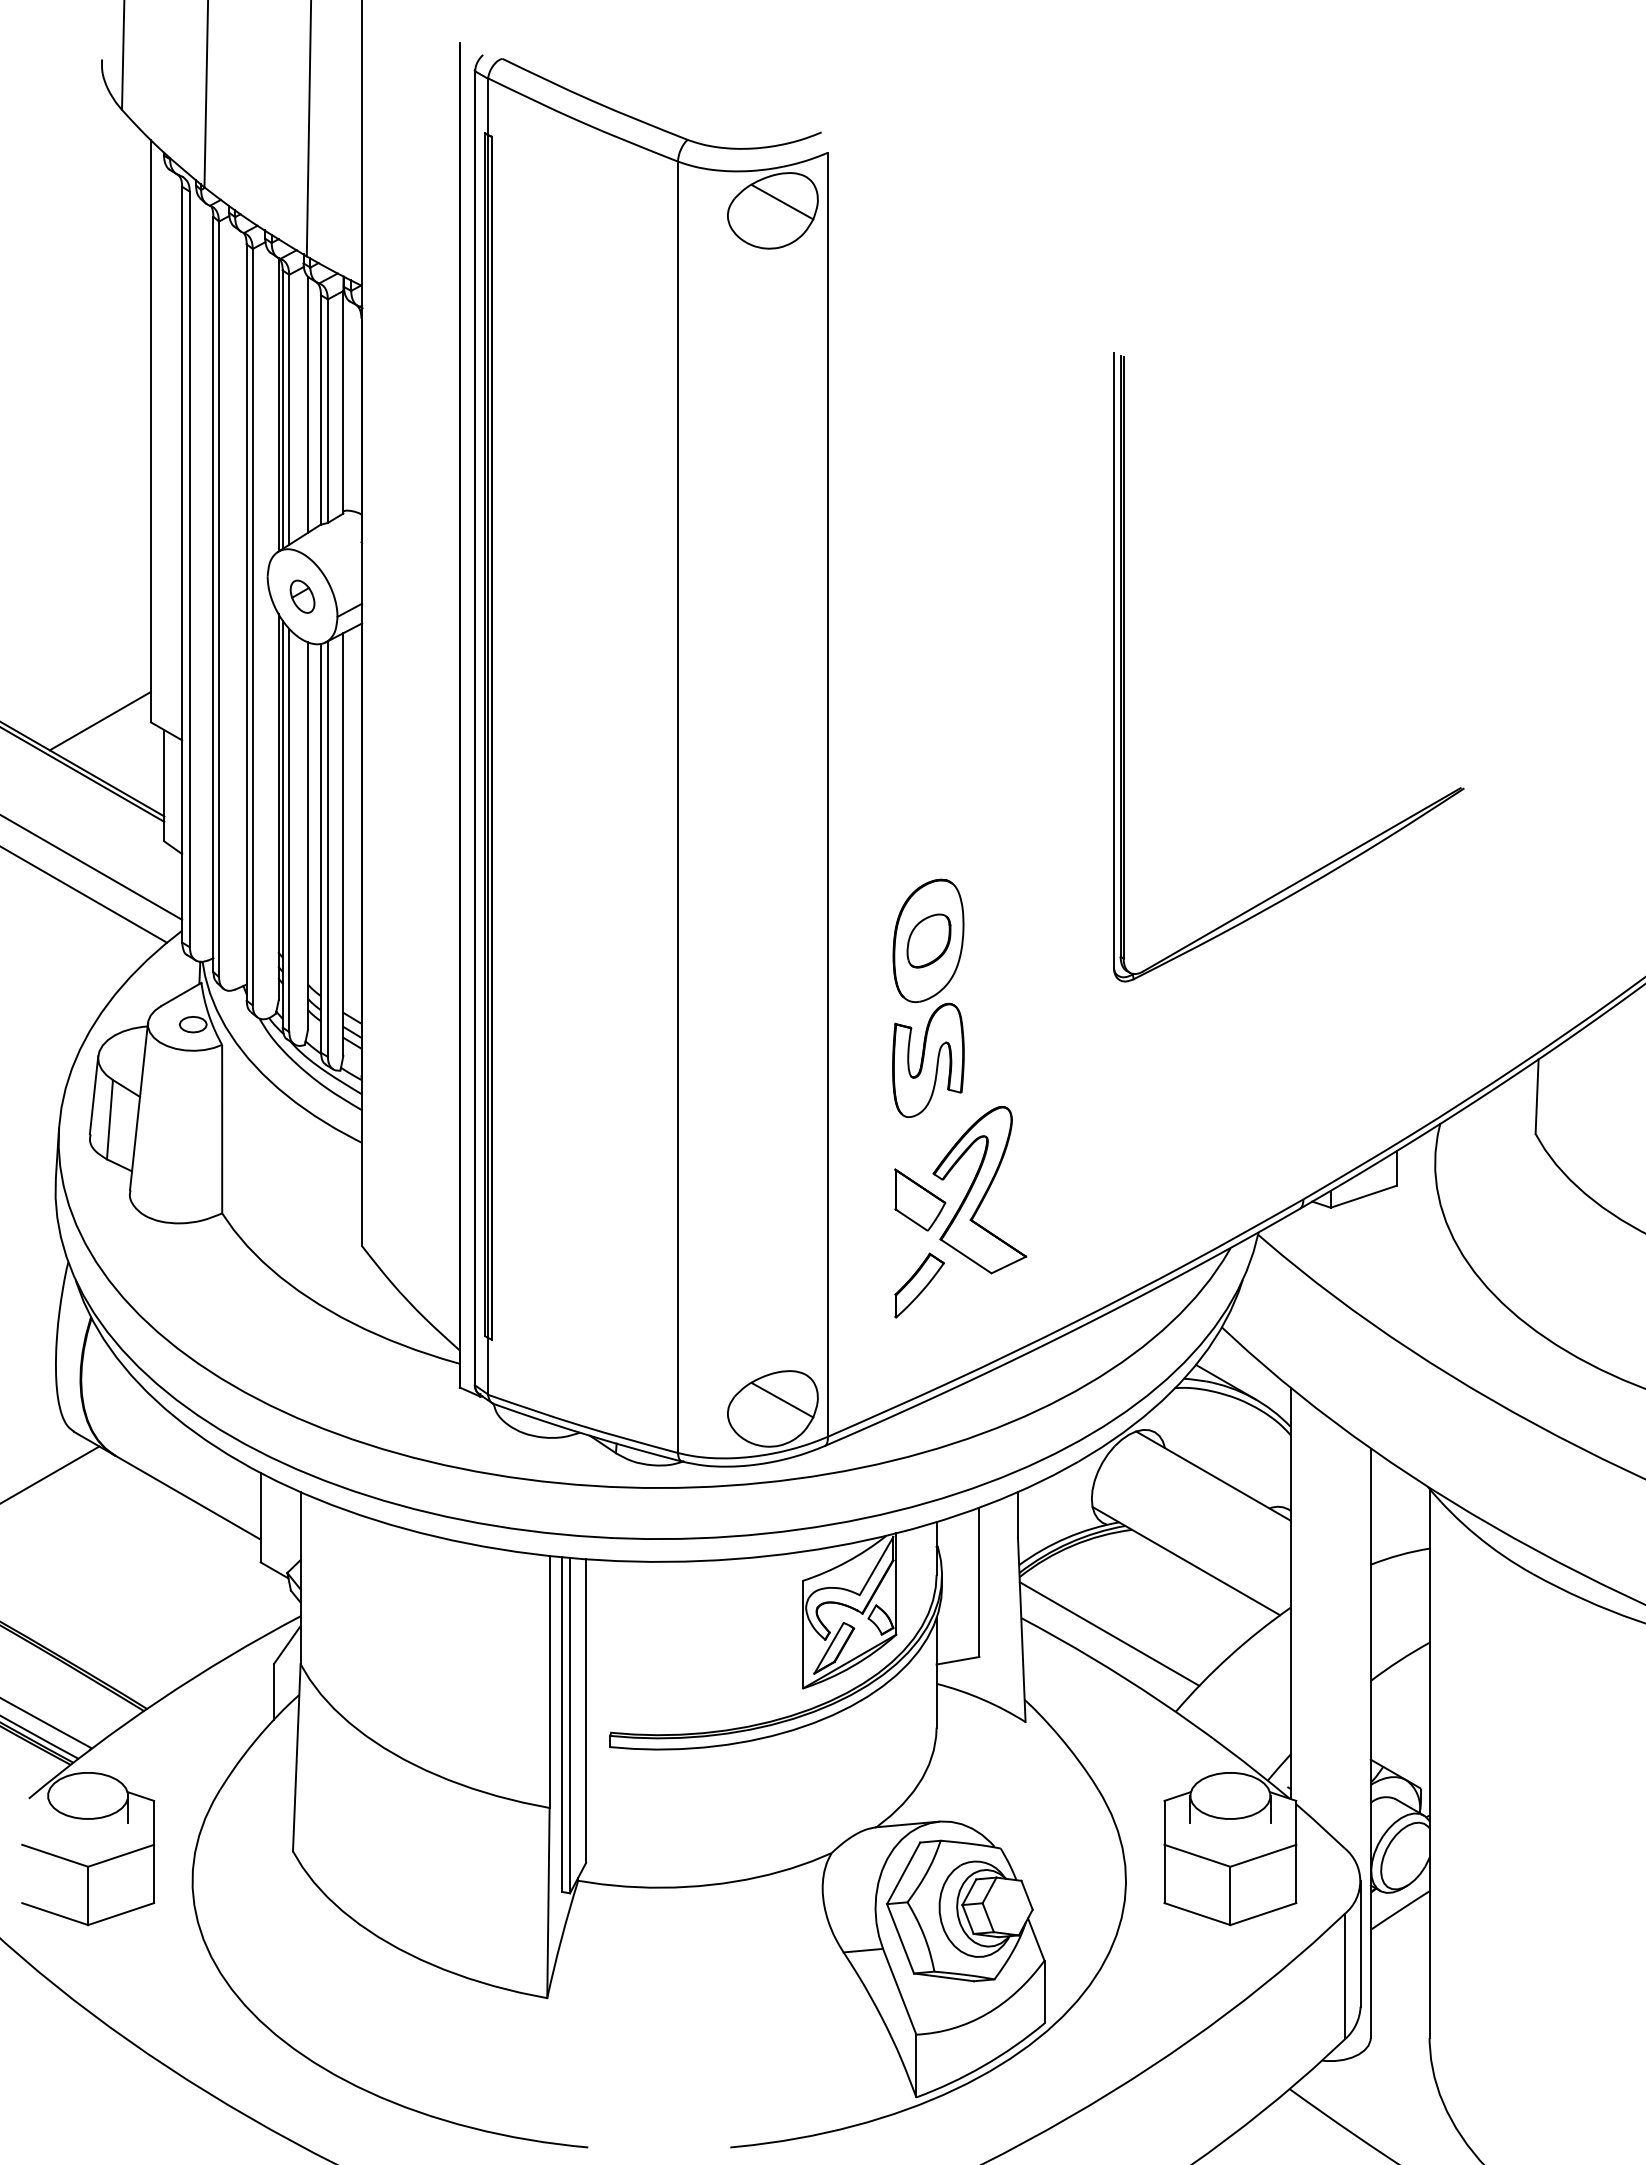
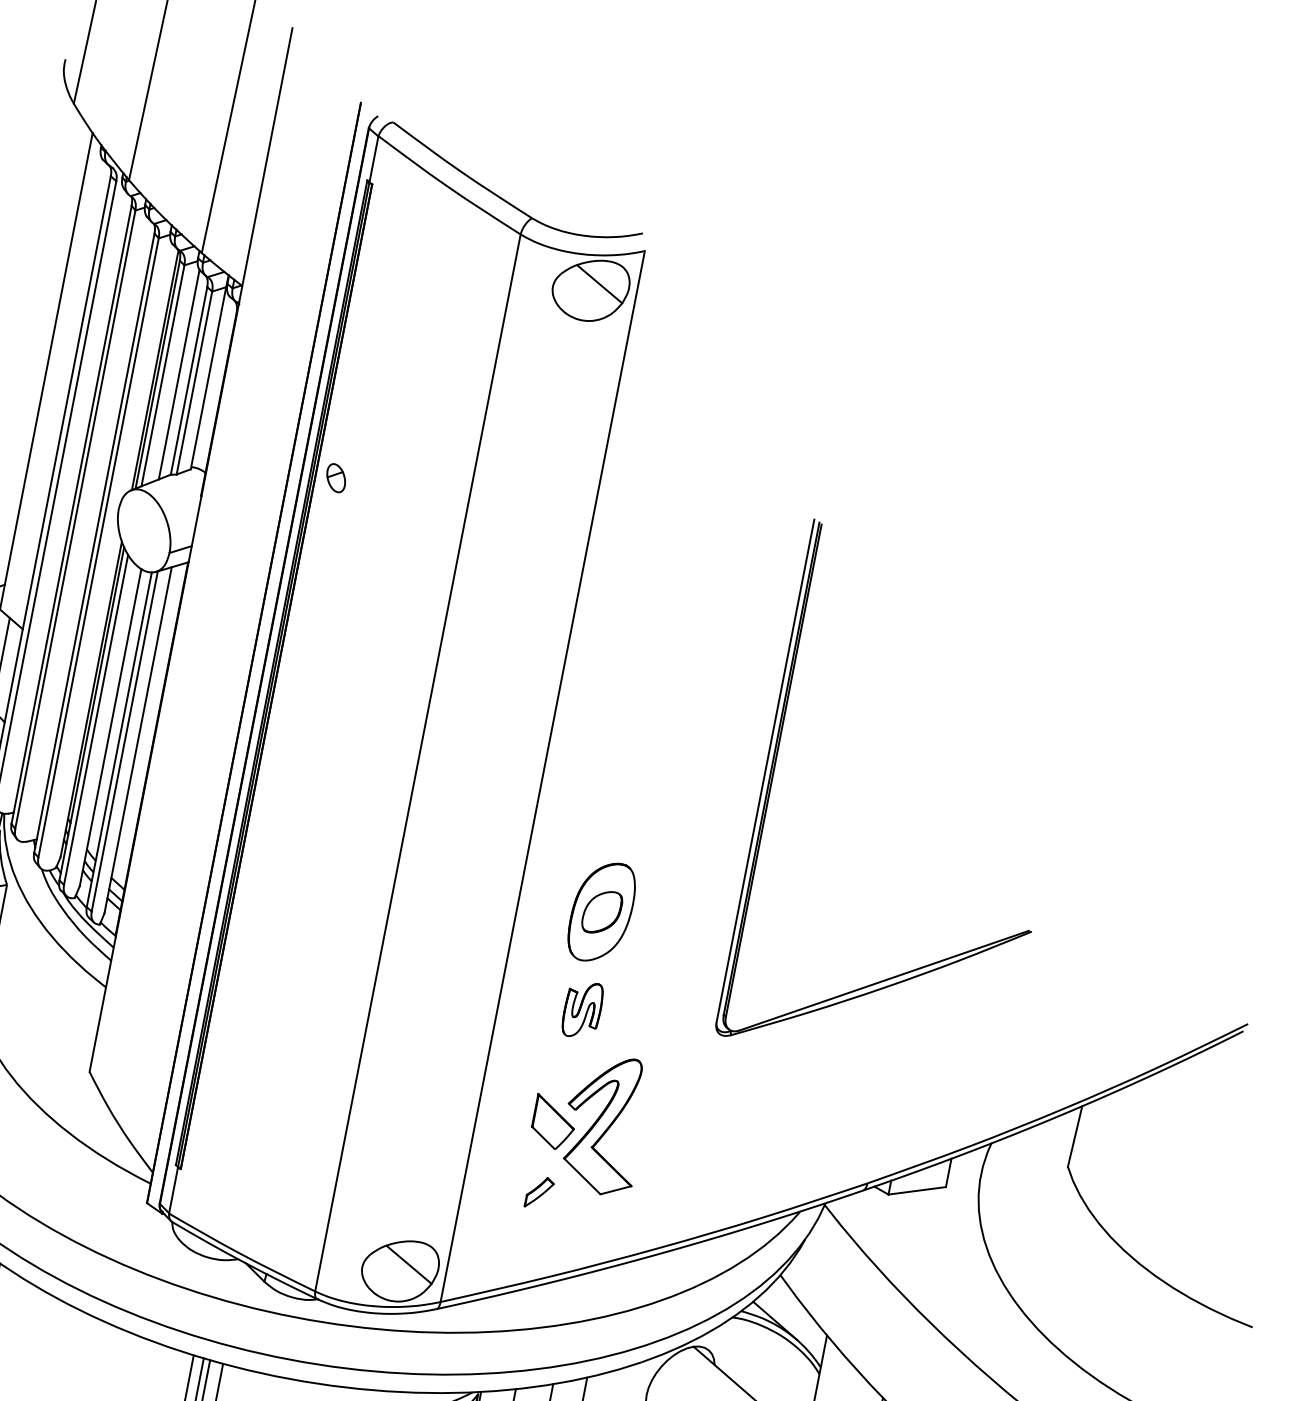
part: (302, 596) -> (336, 477), moved
part: (1124, 667) -> (772, 778), moved
part: (928, 1060) -> (582, 1010), size x0.6
part: (919, 1285) -> (539, 1192), size x0.6

